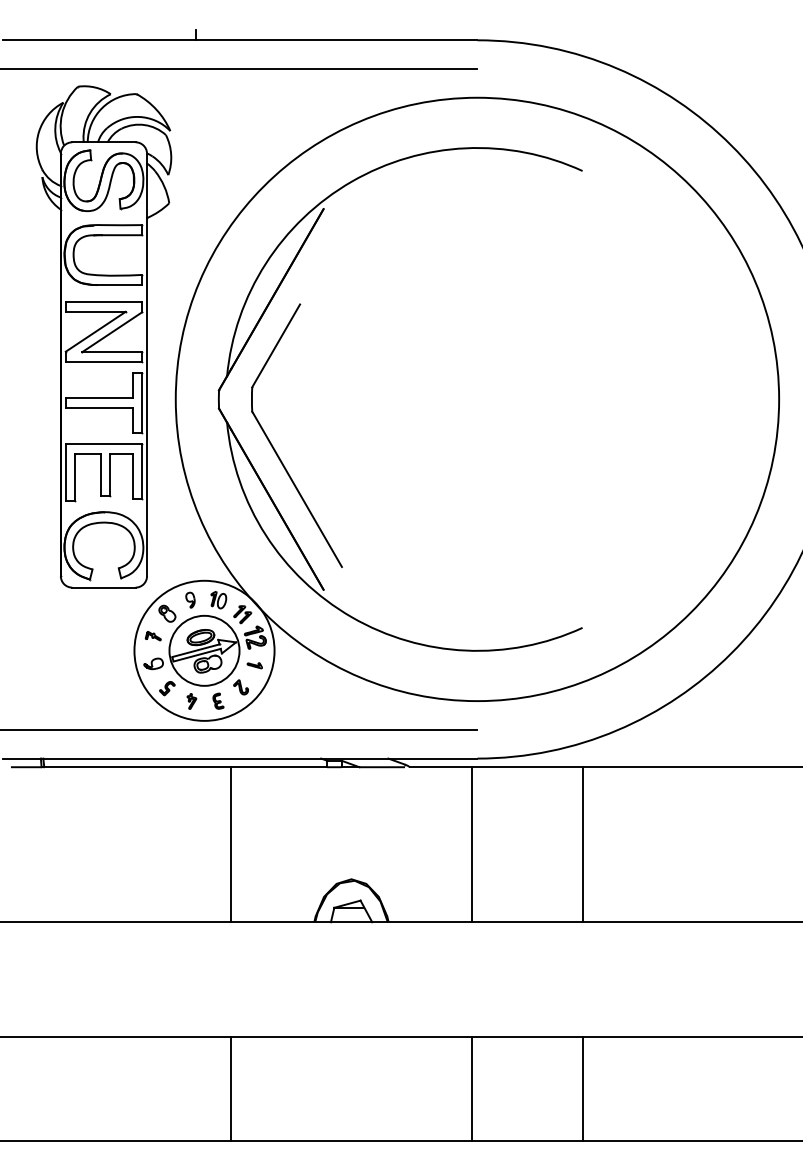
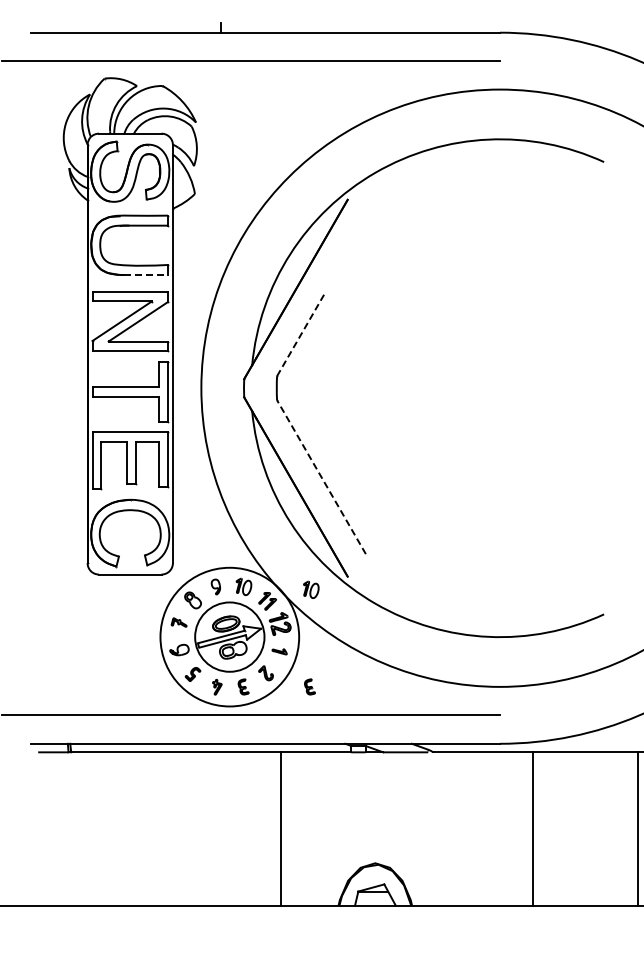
line: (120, 285) -> (146, 275), solid -> dashed
line: (276, 345) -> (301, 334), solid -> dashed
line: (297, 489) -> (321, 477), solid -> dashed
part: (286, 603) -> (310, 590), added
part: (285, 700) -> (310, 686), added
line: (231, 844) -> (281, 828), moved
line: (471, 844) -> (532, 828), moved
line: (583, 844) -> (637, 828), moved

